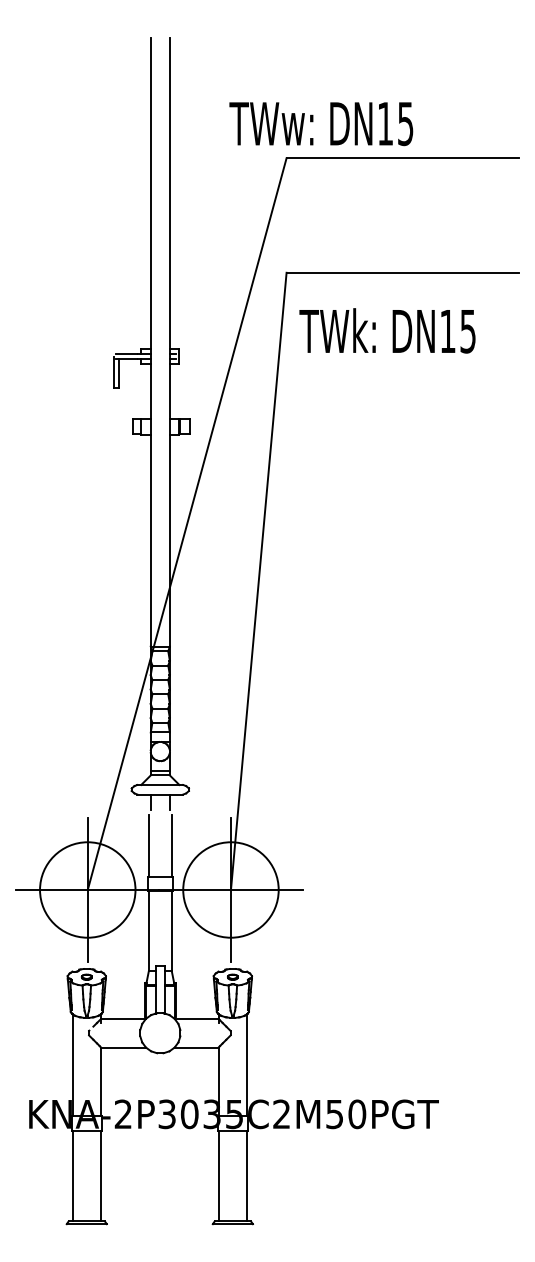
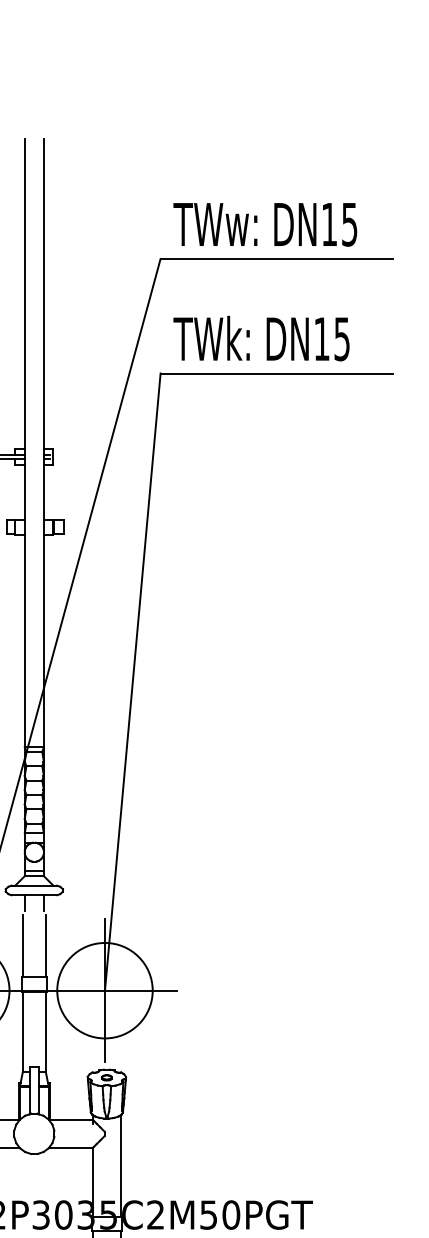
text: (321, 124) -> (265, 225), moved
text: (387, 330) -> (261, 338), moved

